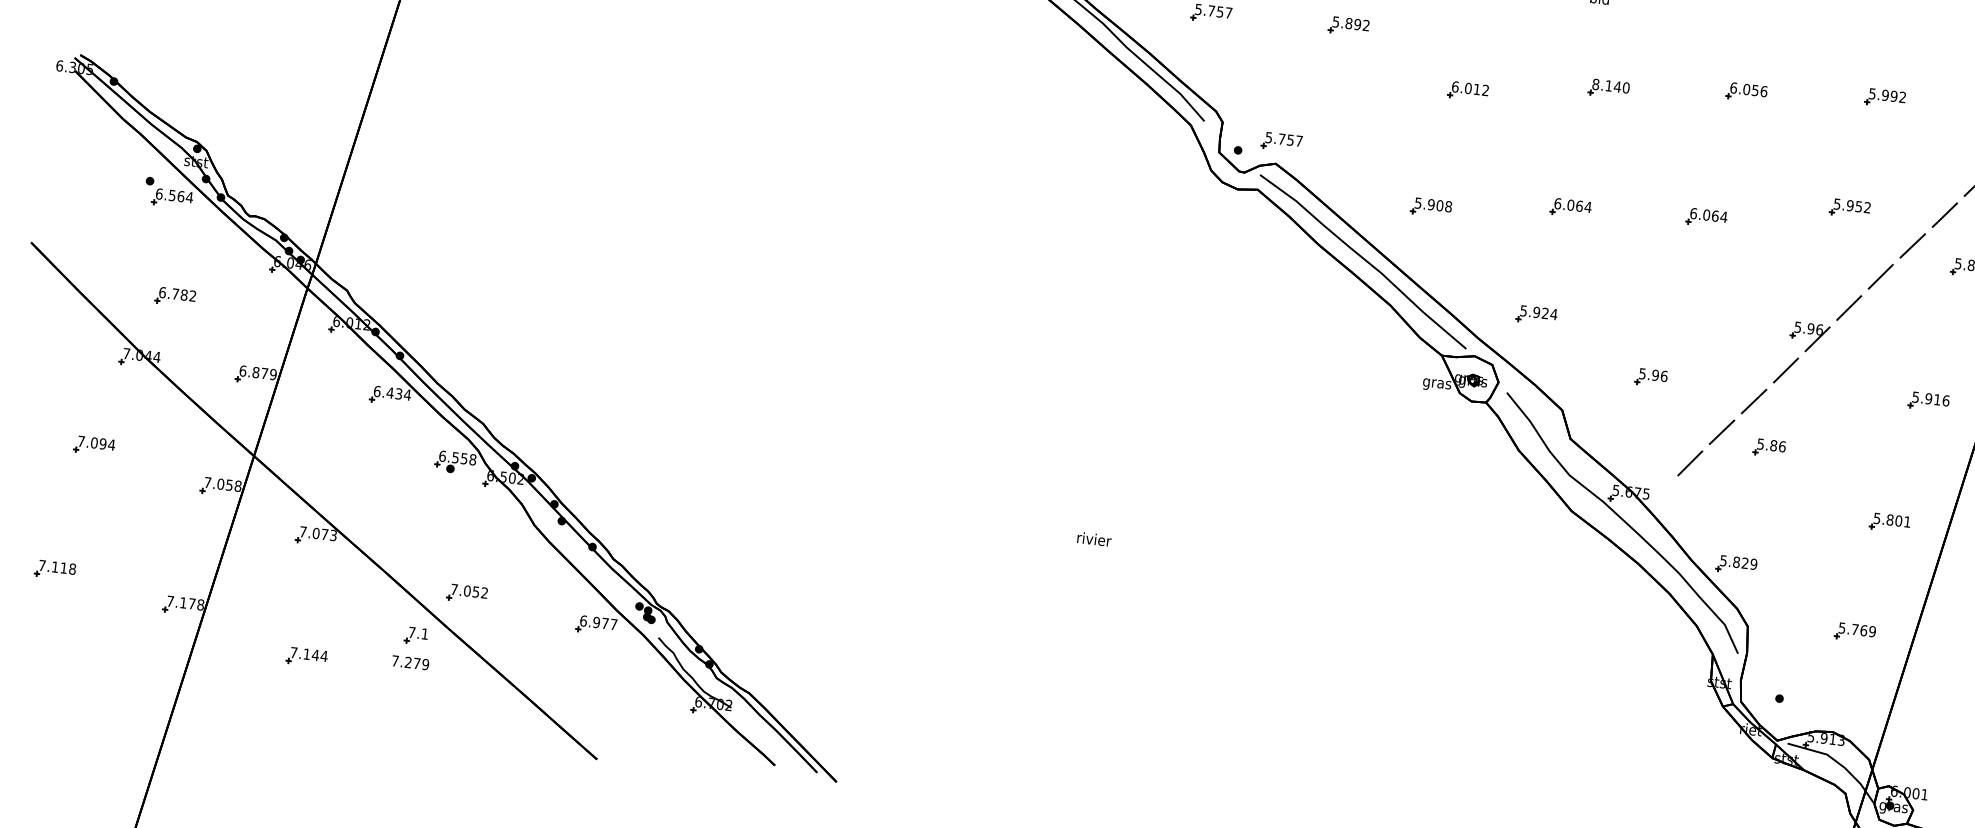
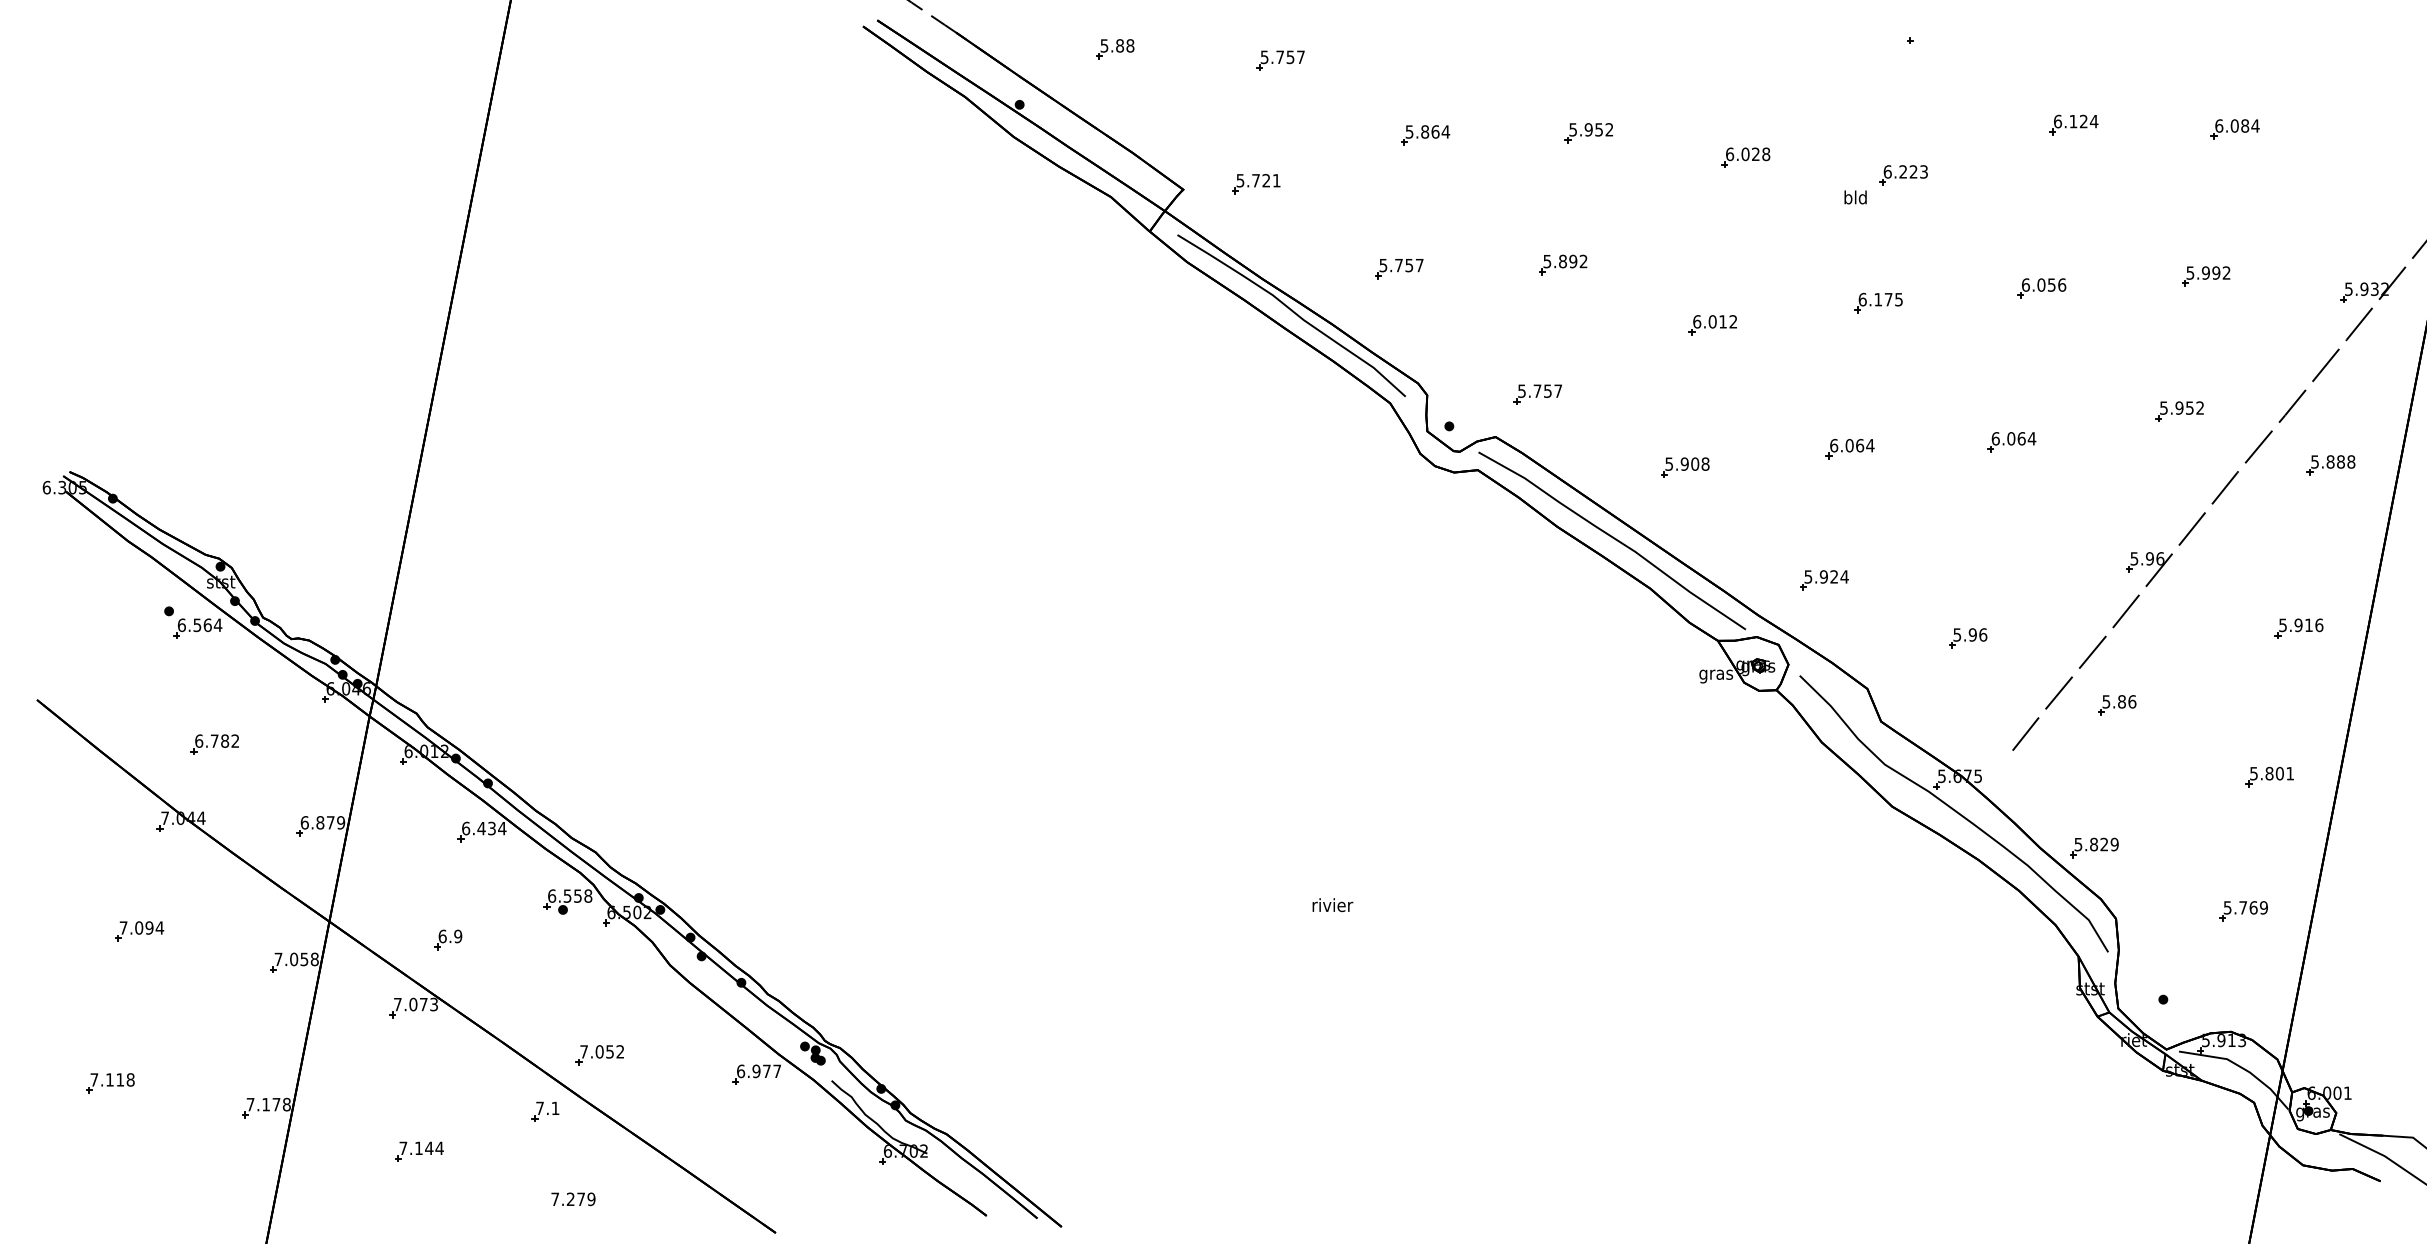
text: (1610, 86) -> (1880, 299), 8.140 -> 6.175
part: (1281, 141) -> (1537, 394), moved
part: (351, 482) -> (448, 939), added
text: (410, 662) -> (573, 1199), moved

